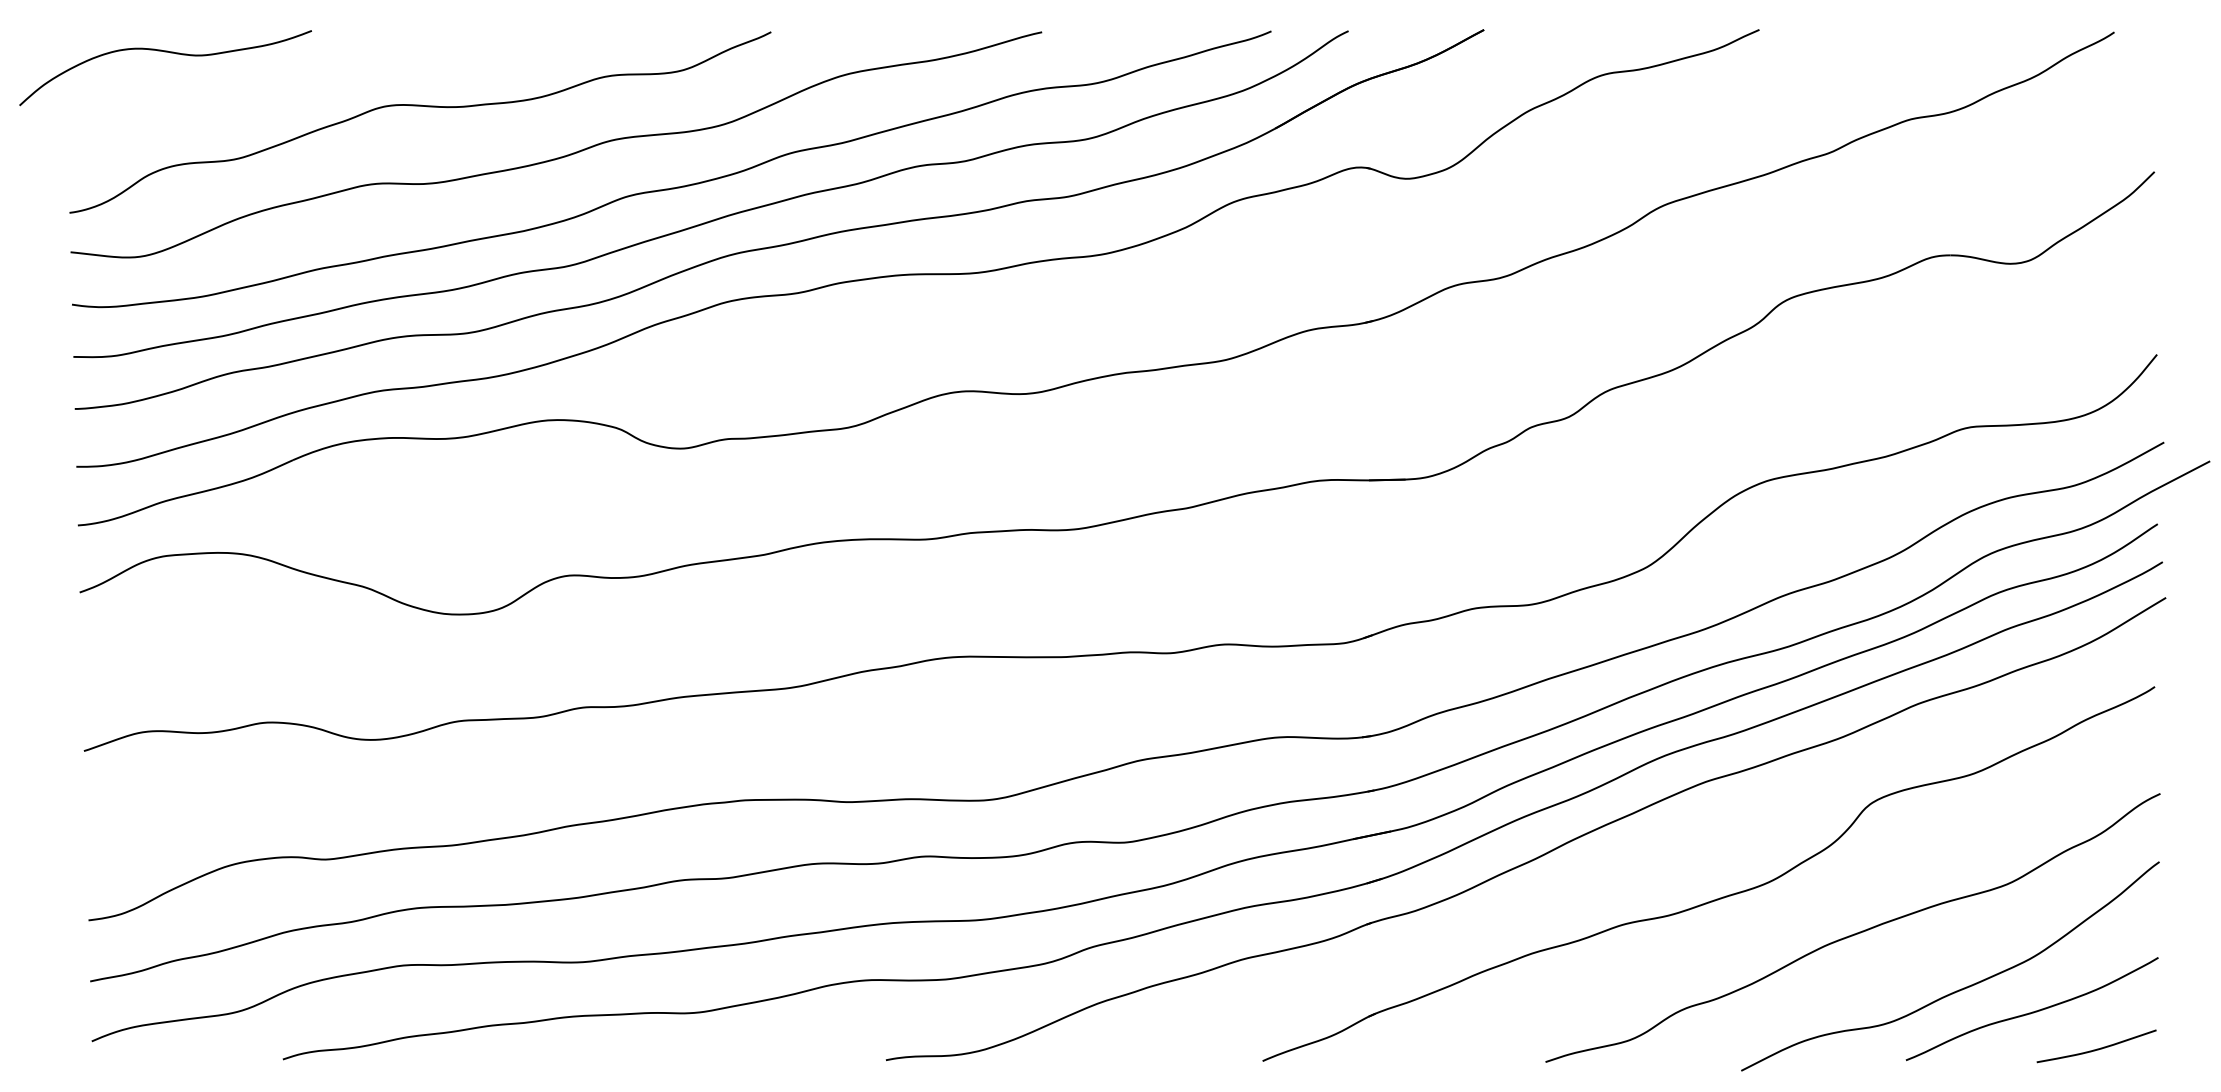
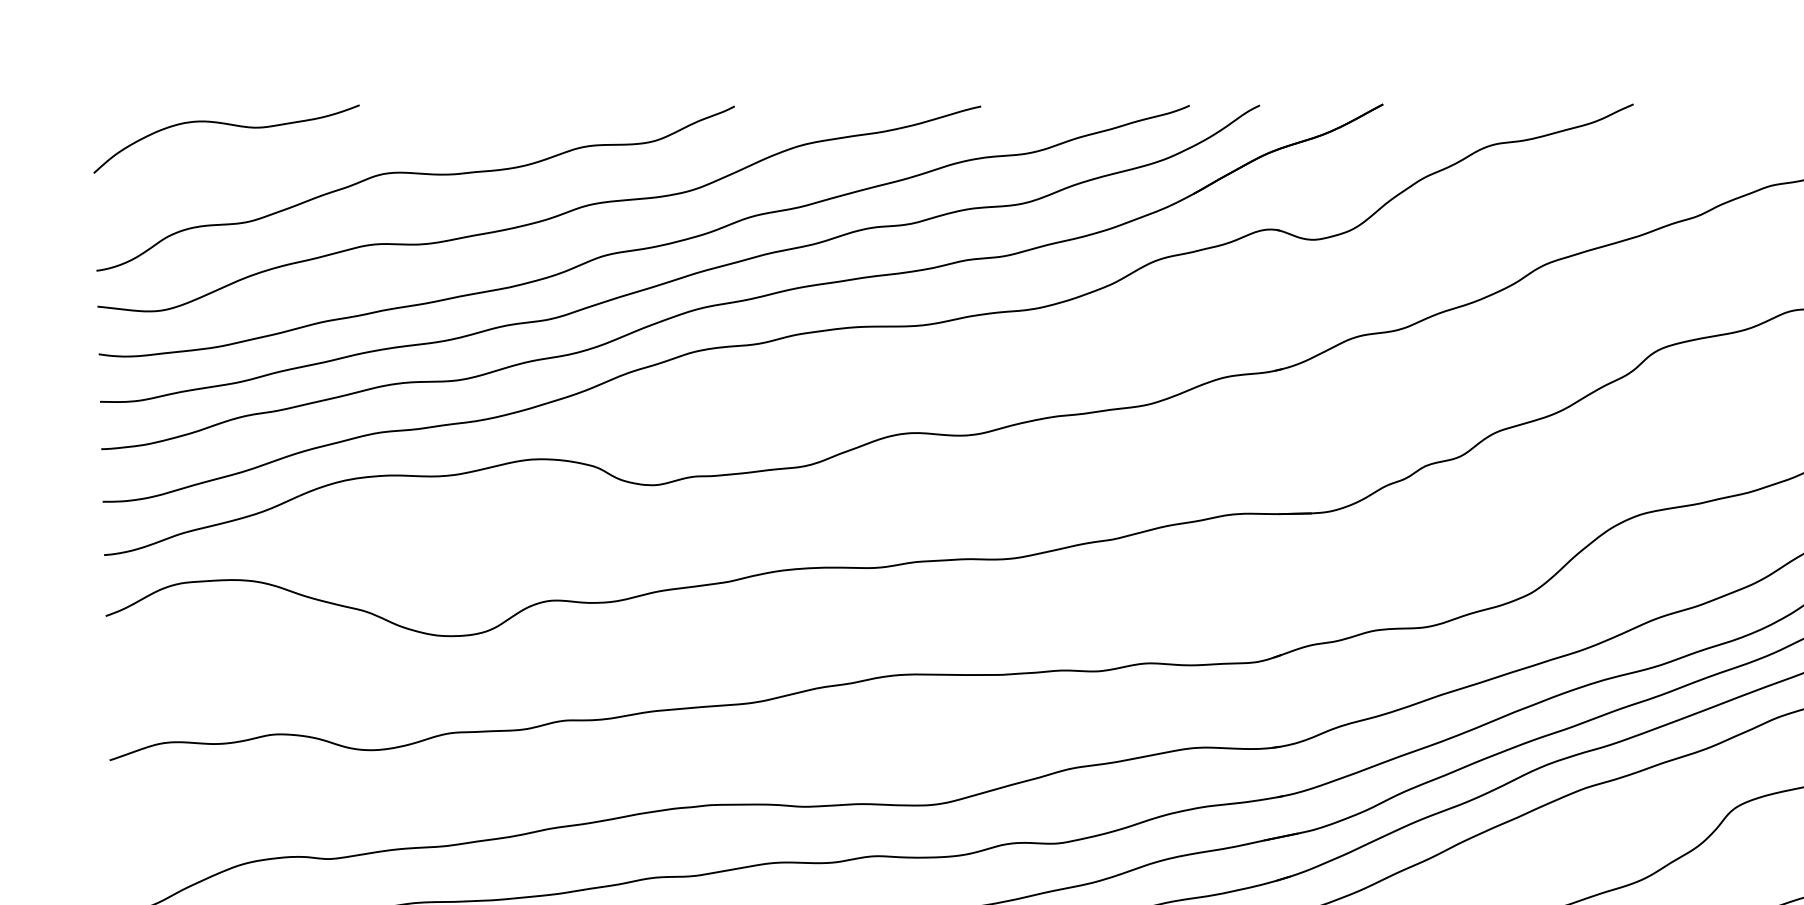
curve: (170, 53) -> (231, 125), moved

